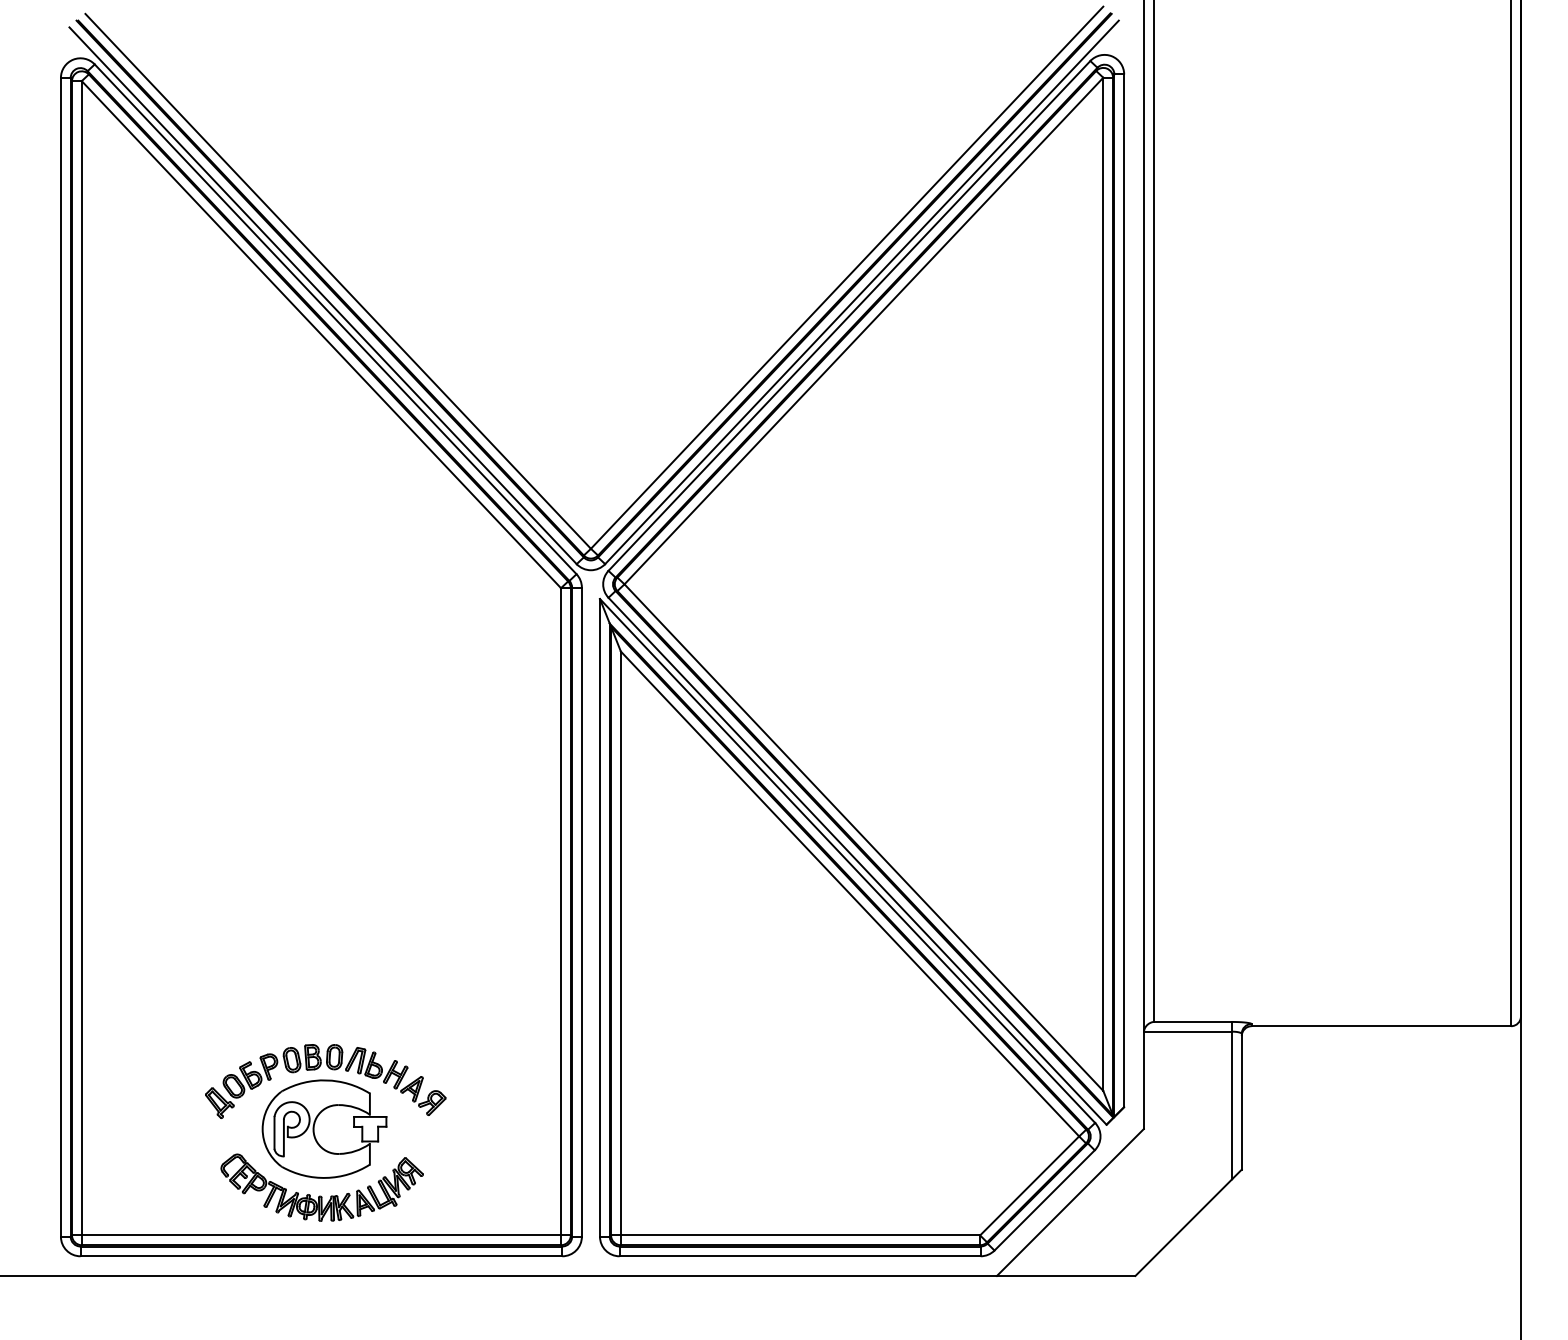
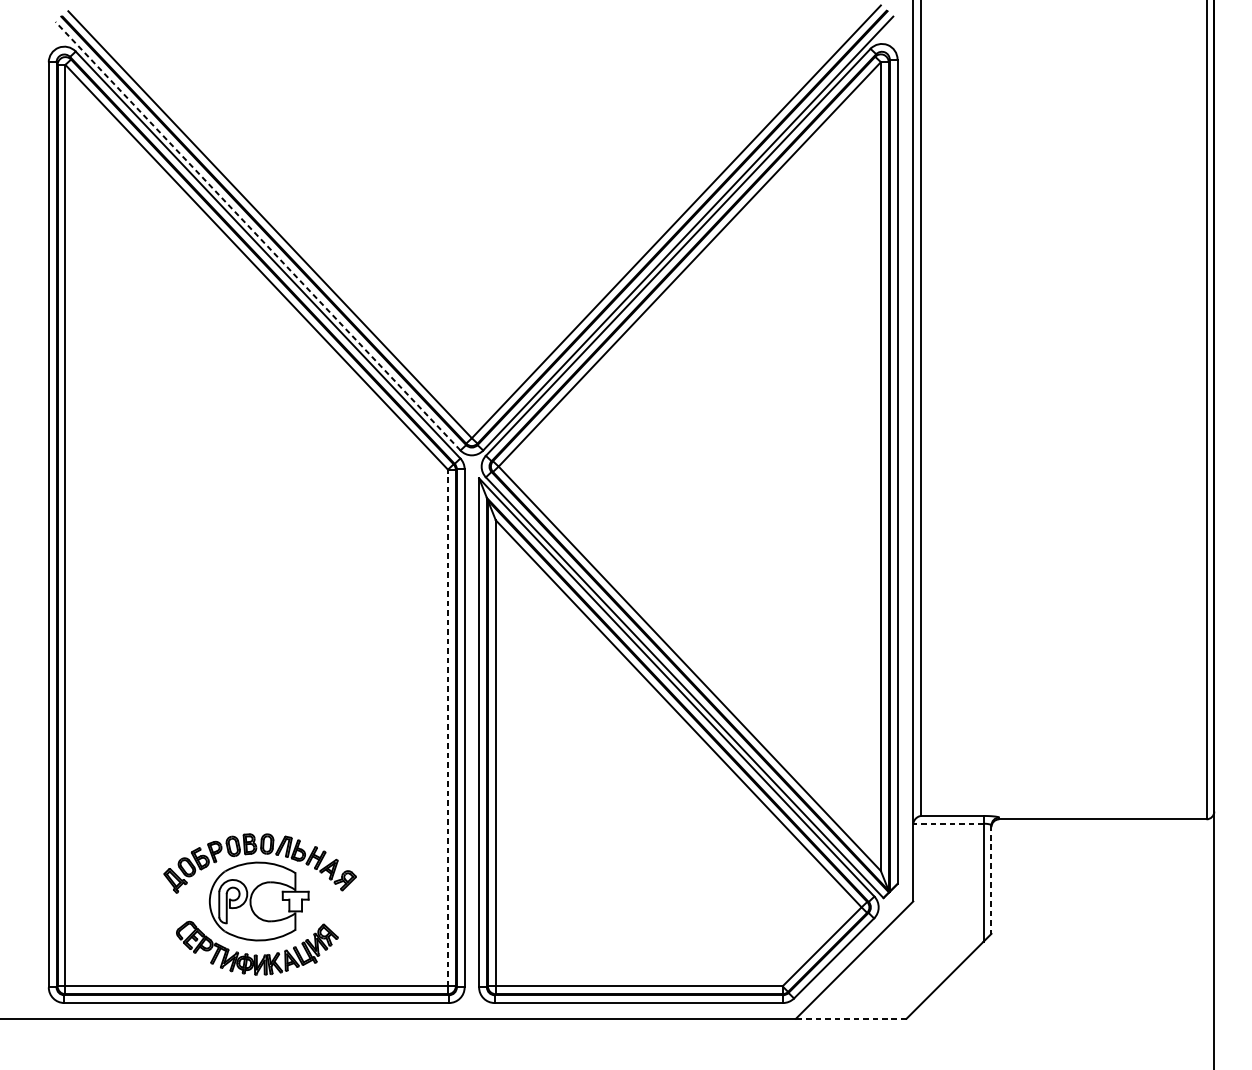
line: (322, 295) -> (257, 236), solid -> dashed
line: (561, 911) -> (448, 727), solid -> dashed
line: (1187, 1031) -> (948, 823), solid -> dashed
line: (1241, 1101) -> (991, 879), solid -> dashed
line: (1065, 1275) -> (850, 1018), solid -> dashed

